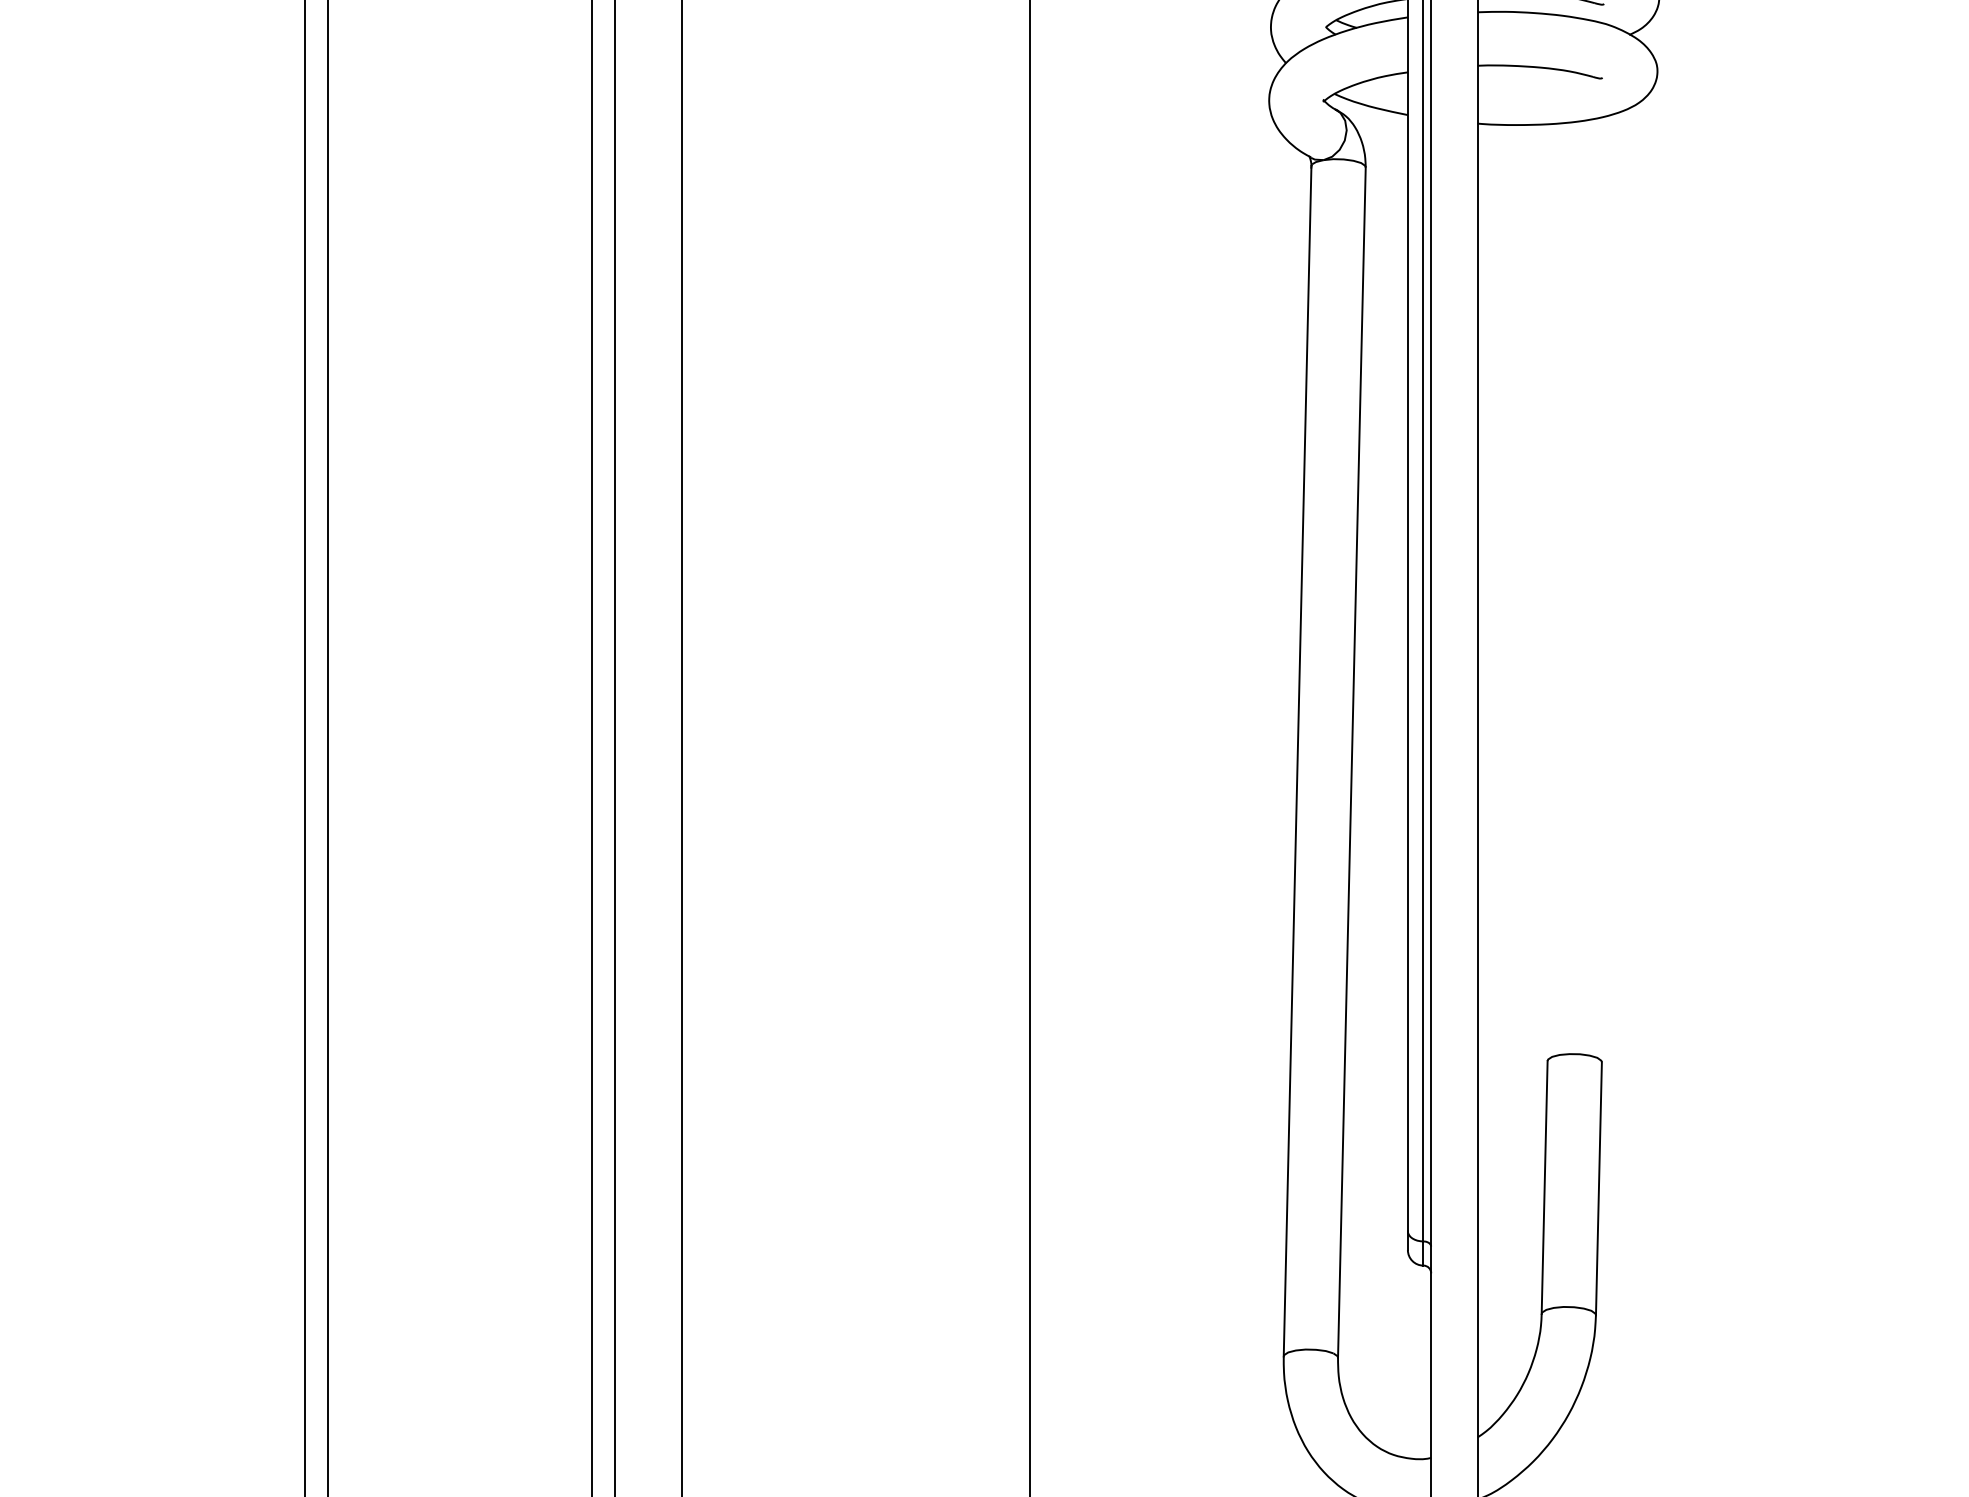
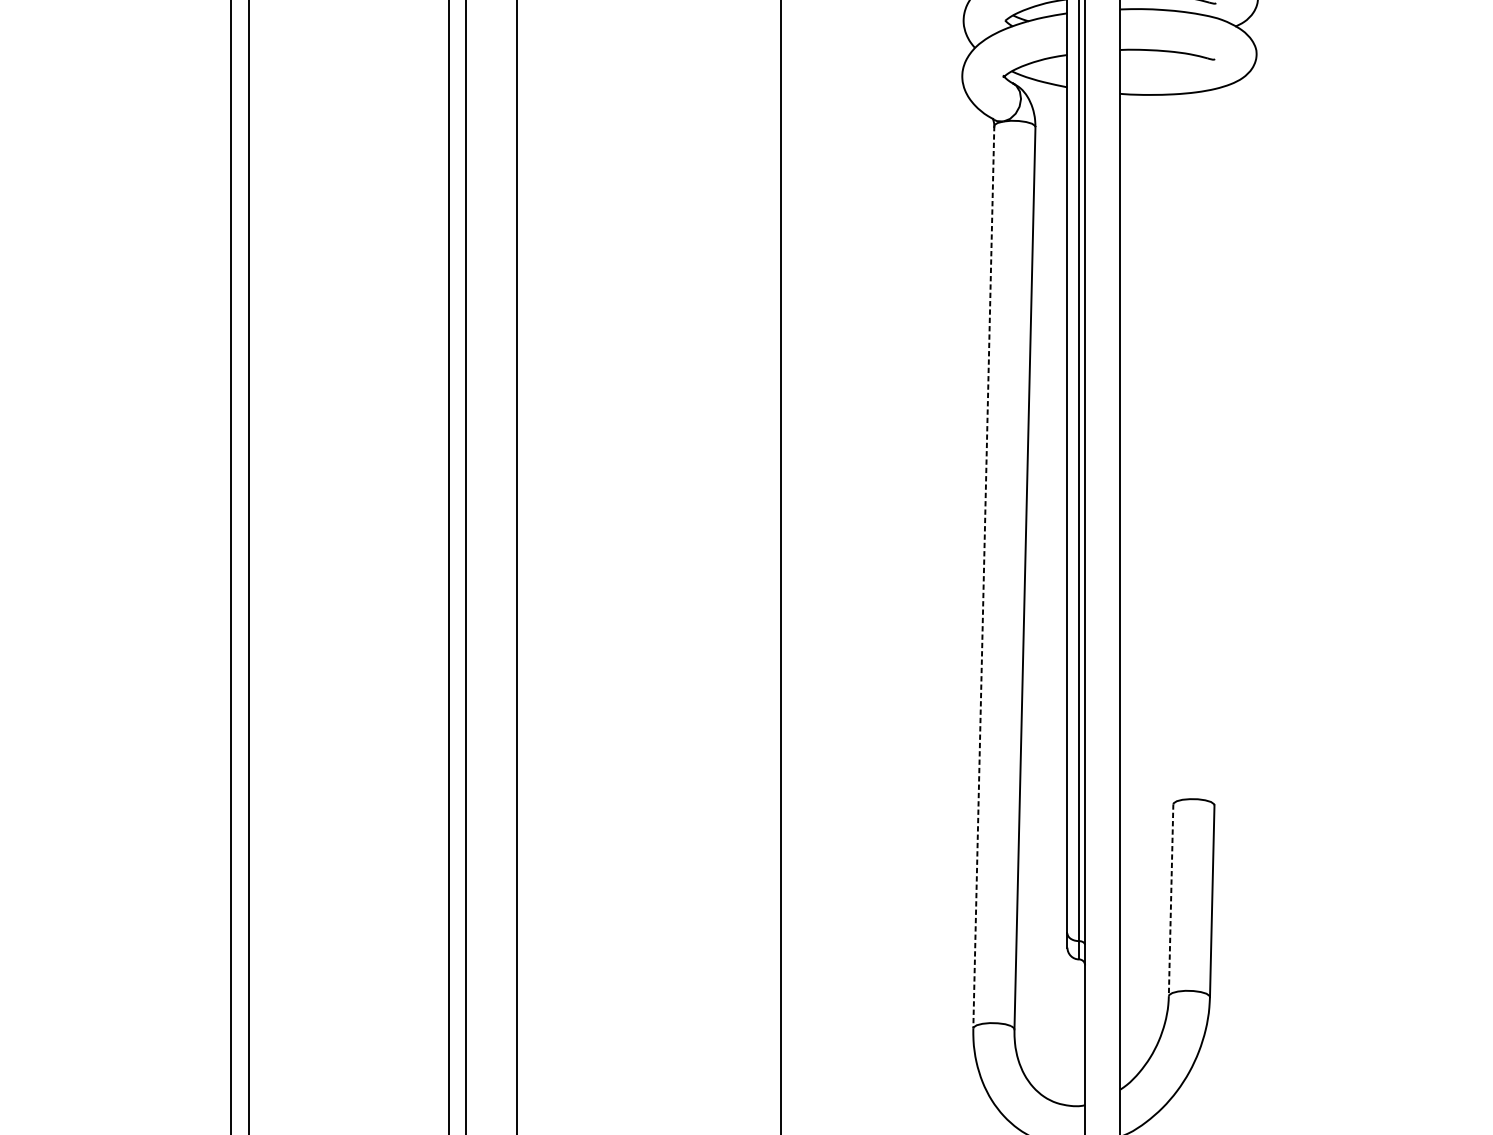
line: (1297, 761) -> (983, 577), solid -> dashed
line: (1544, 1187) -> (1170, 900), solid -> dashed

